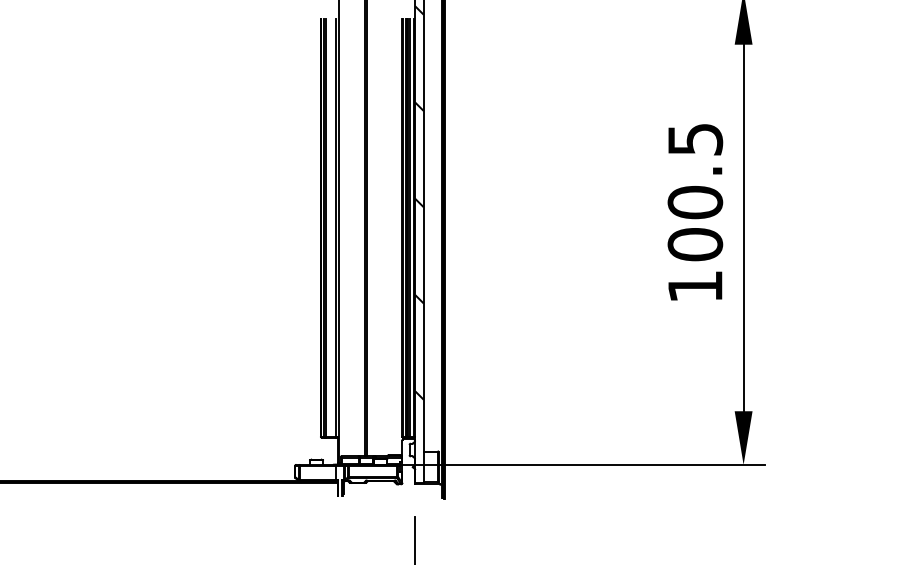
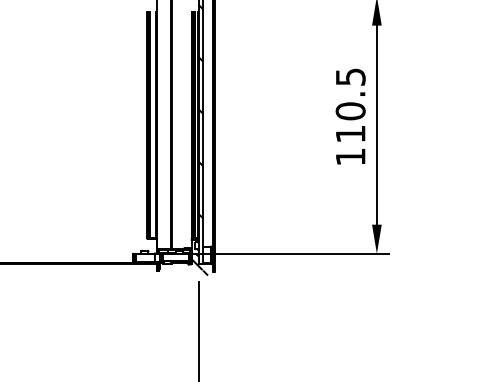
text: (695, 245) -> (350, 134), 100.5 -> 110.5
hatch: (416, 490) -> (199, 267), added

